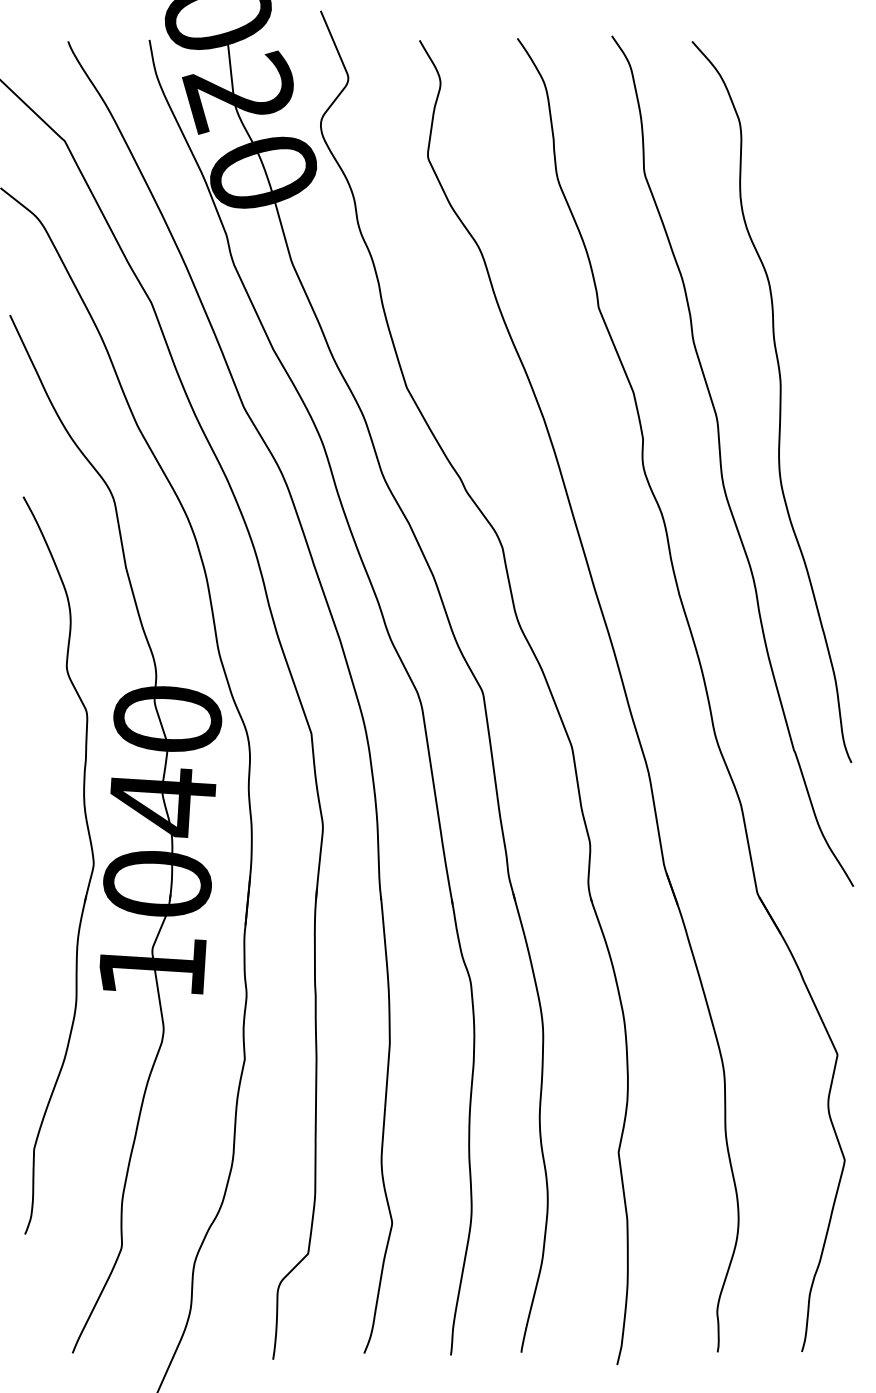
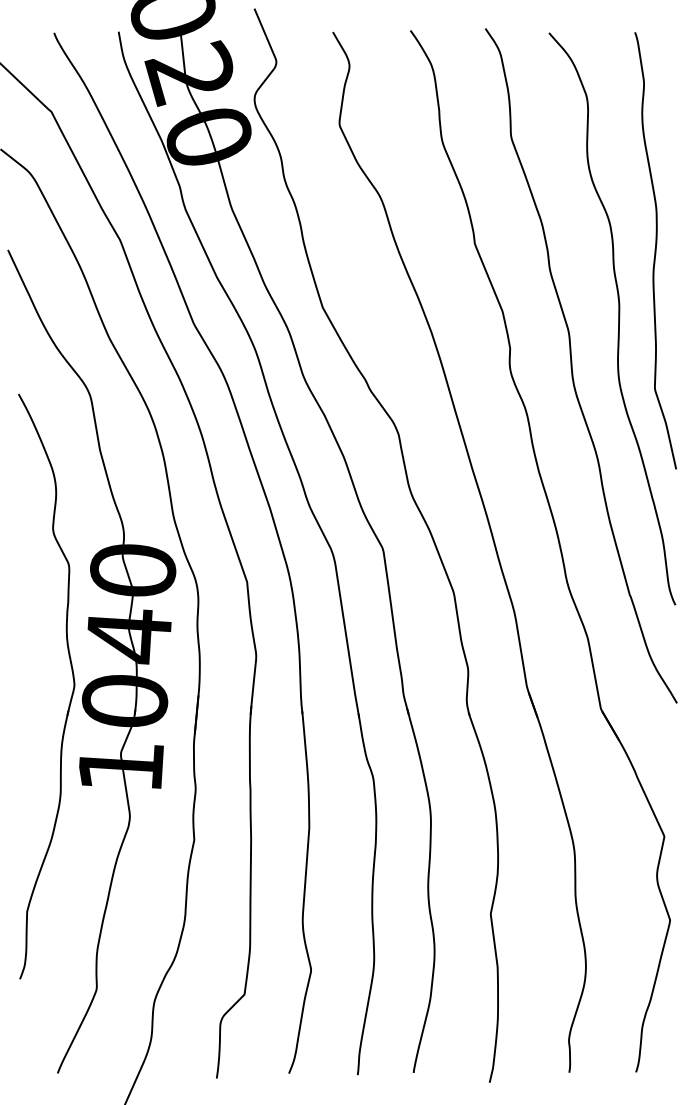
curve: (826, 315) -> (655, 250), added

